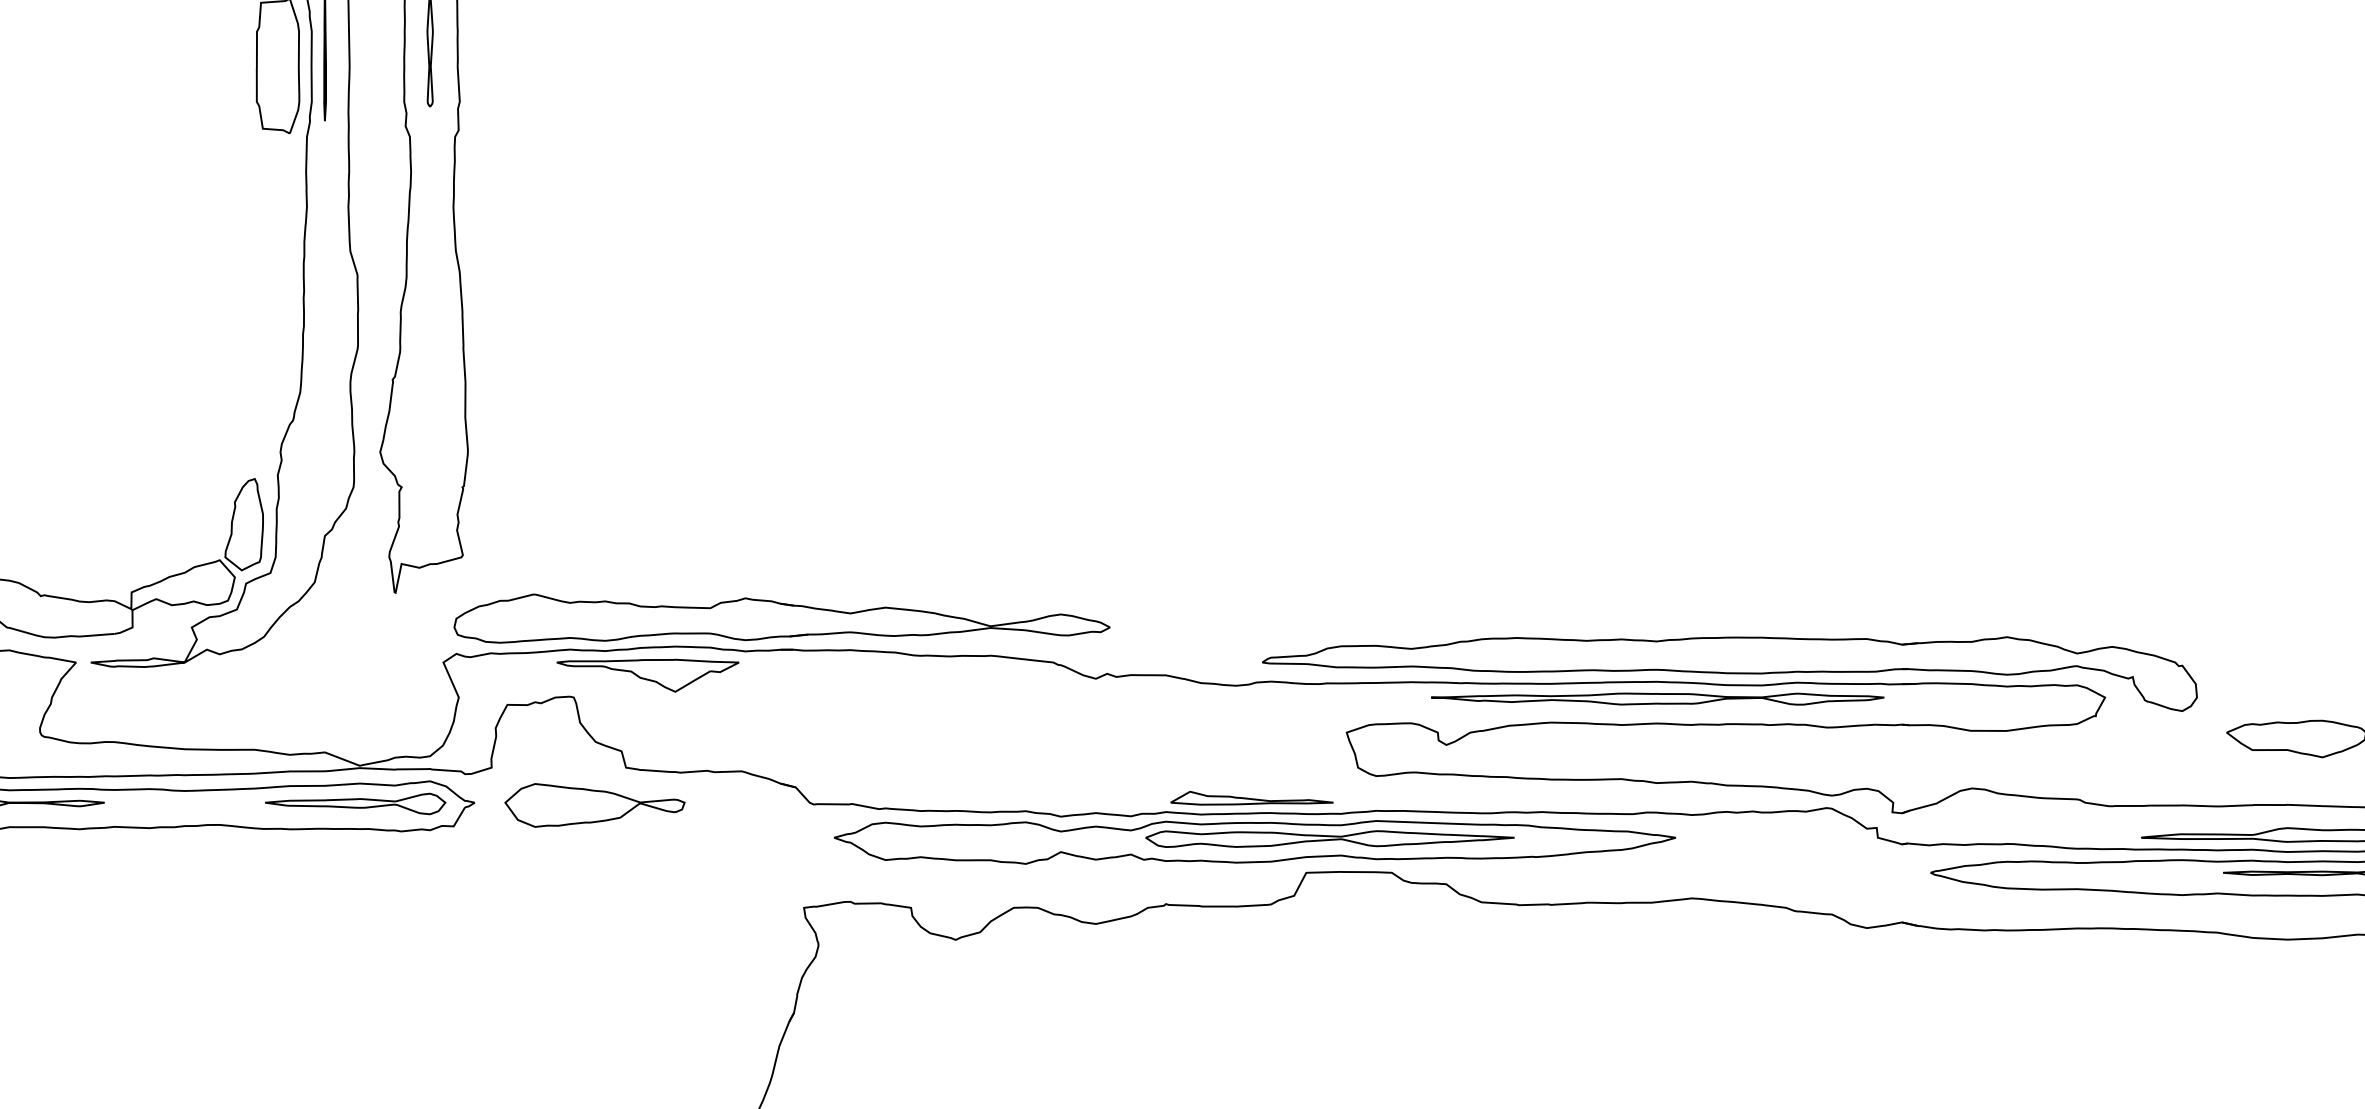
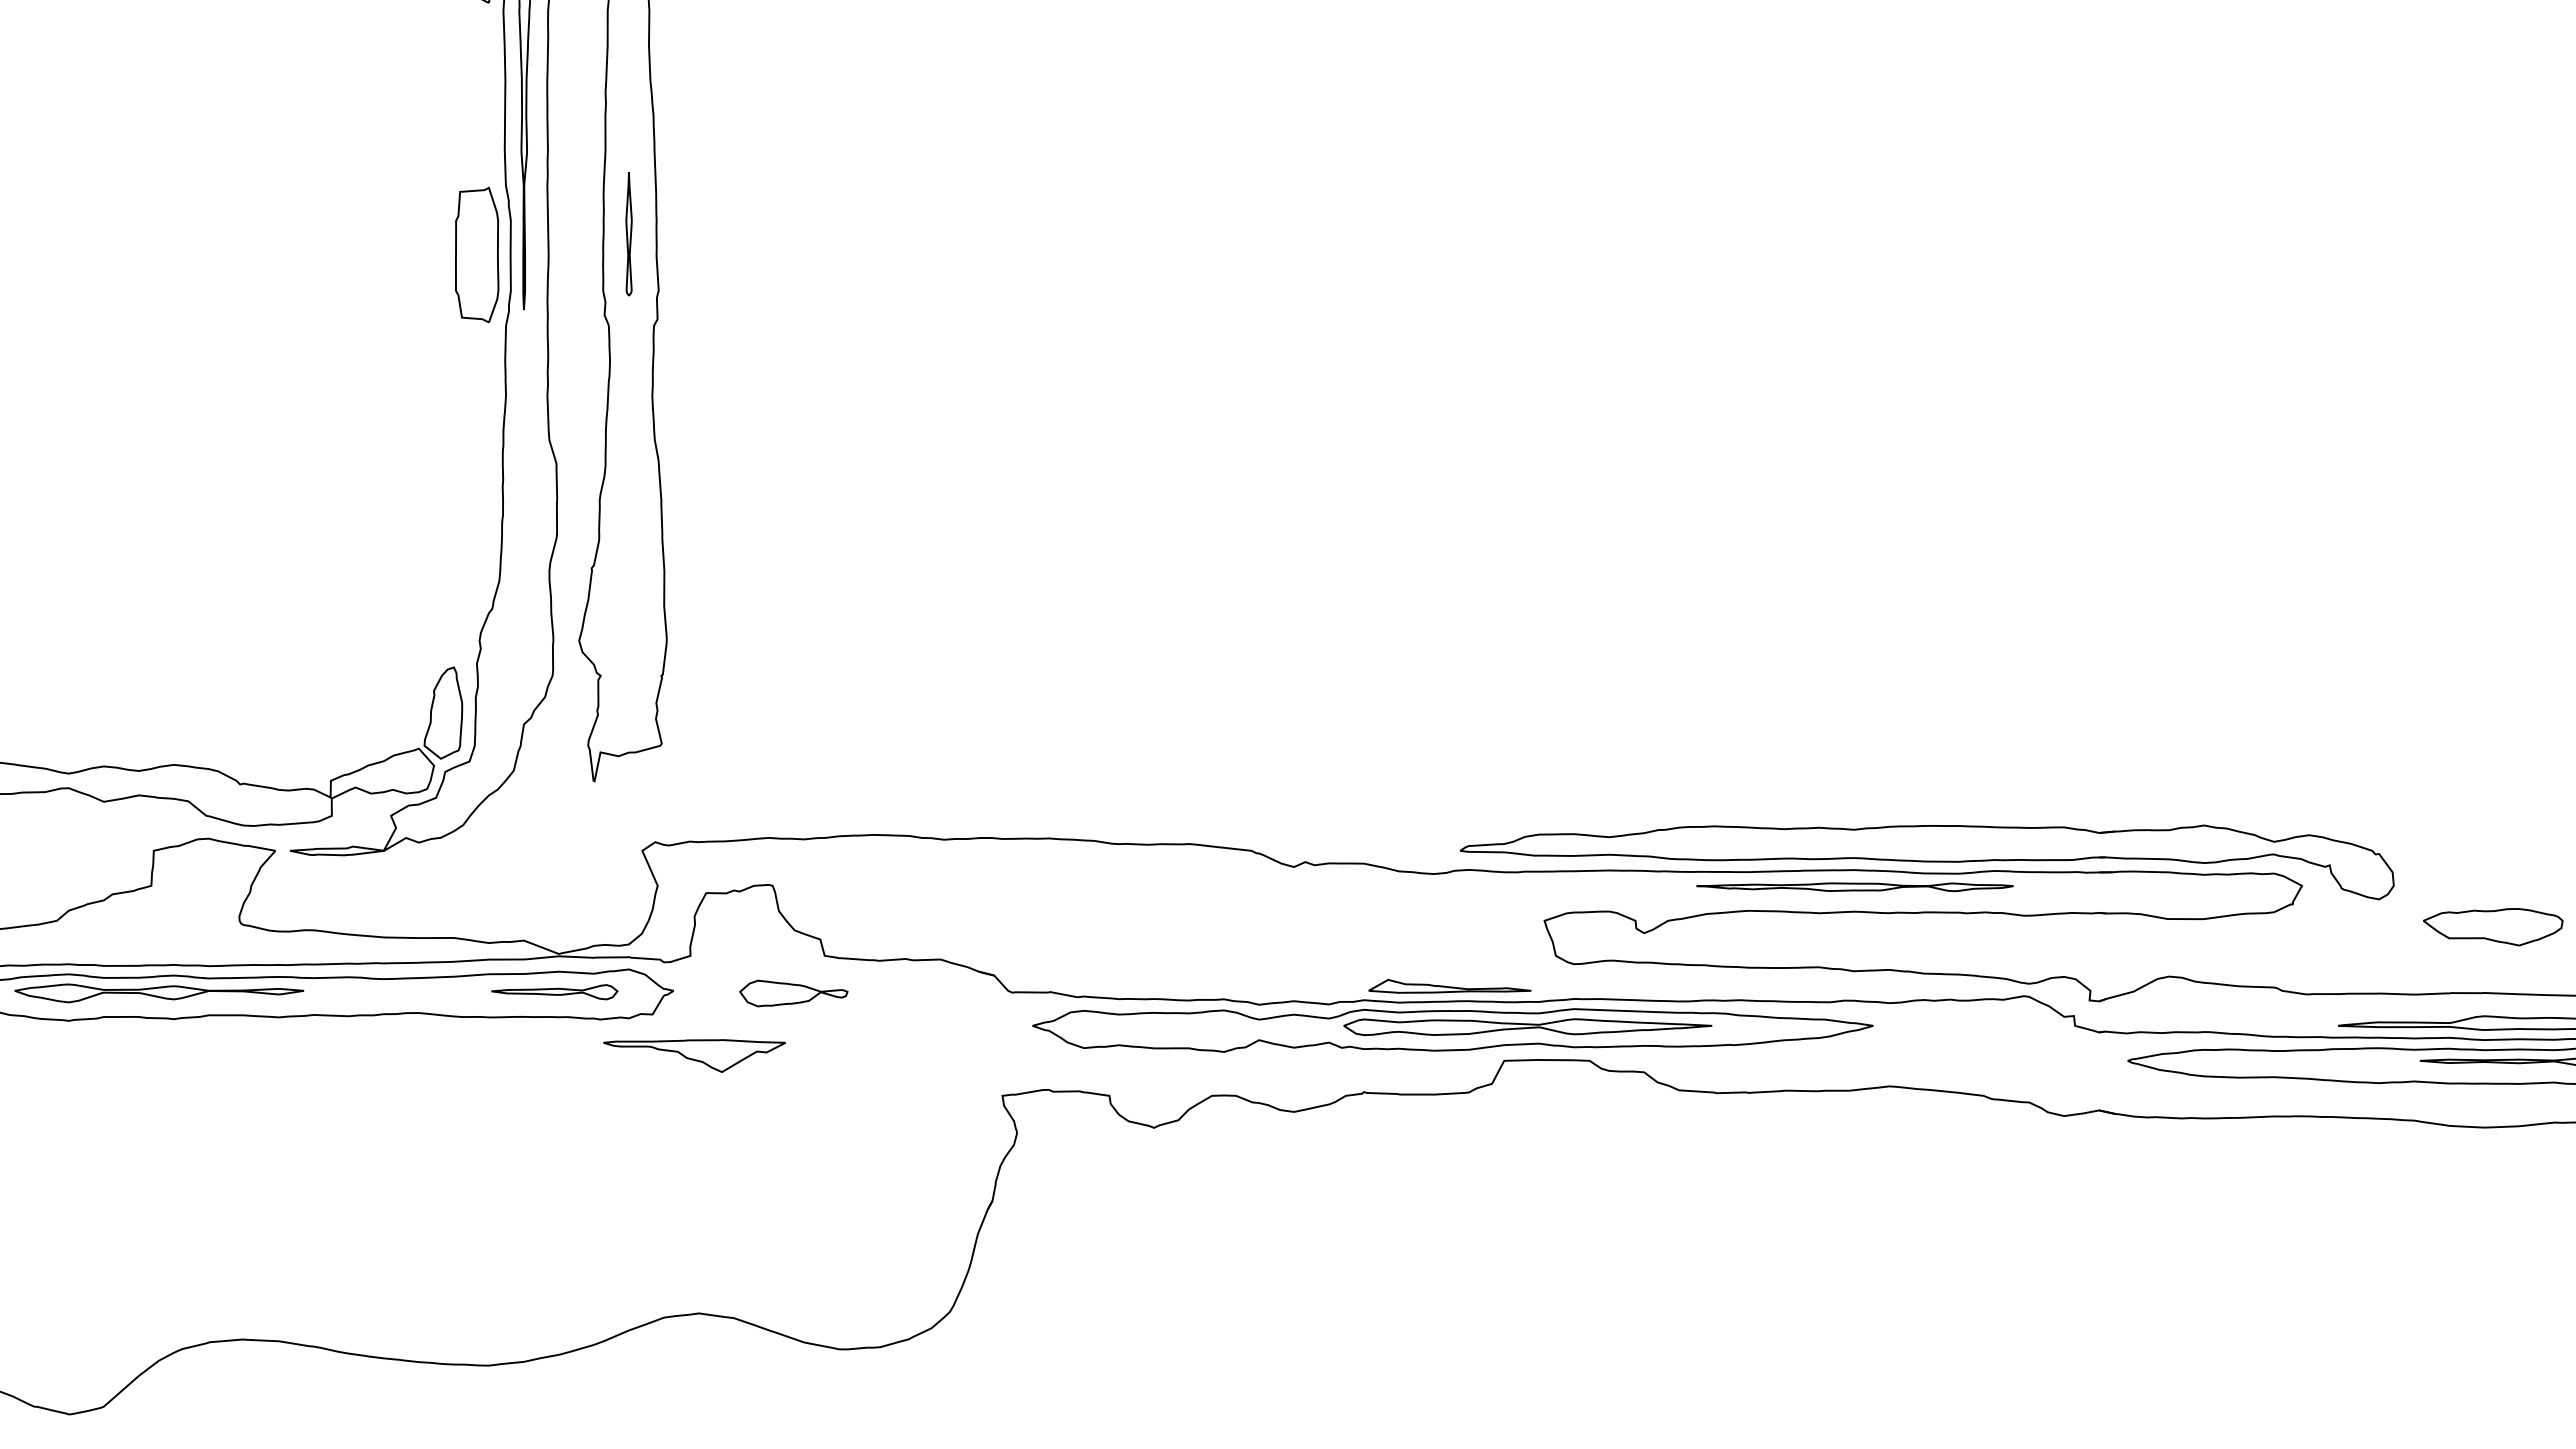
part: (781, 618) -> (980, 806), removed
part: (647, 675) -> (694, 1055), moved
part: (1657, 698) -> (1854, 886), size x0.7
part: (355, 804) -> (554, 992), size x0.7
part: (594, 805) -> (793, 993), size x0.6

